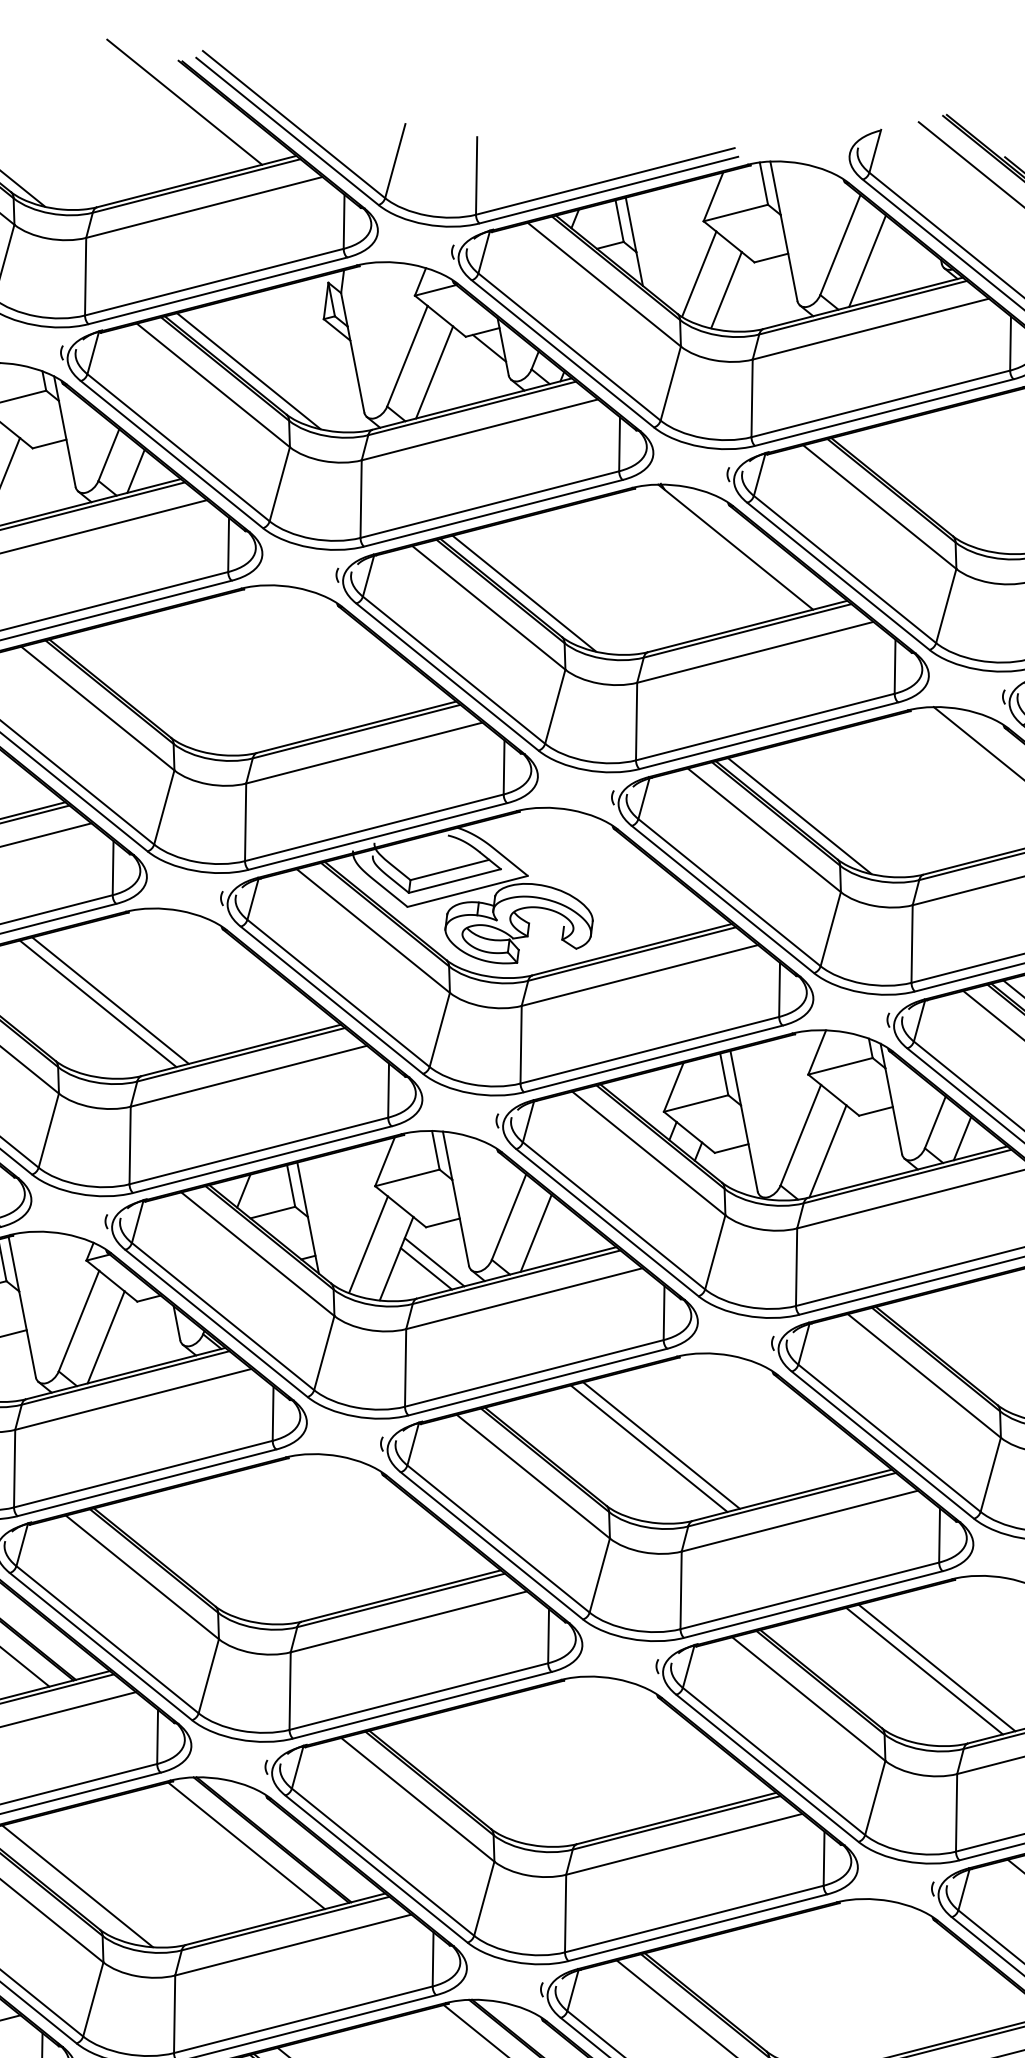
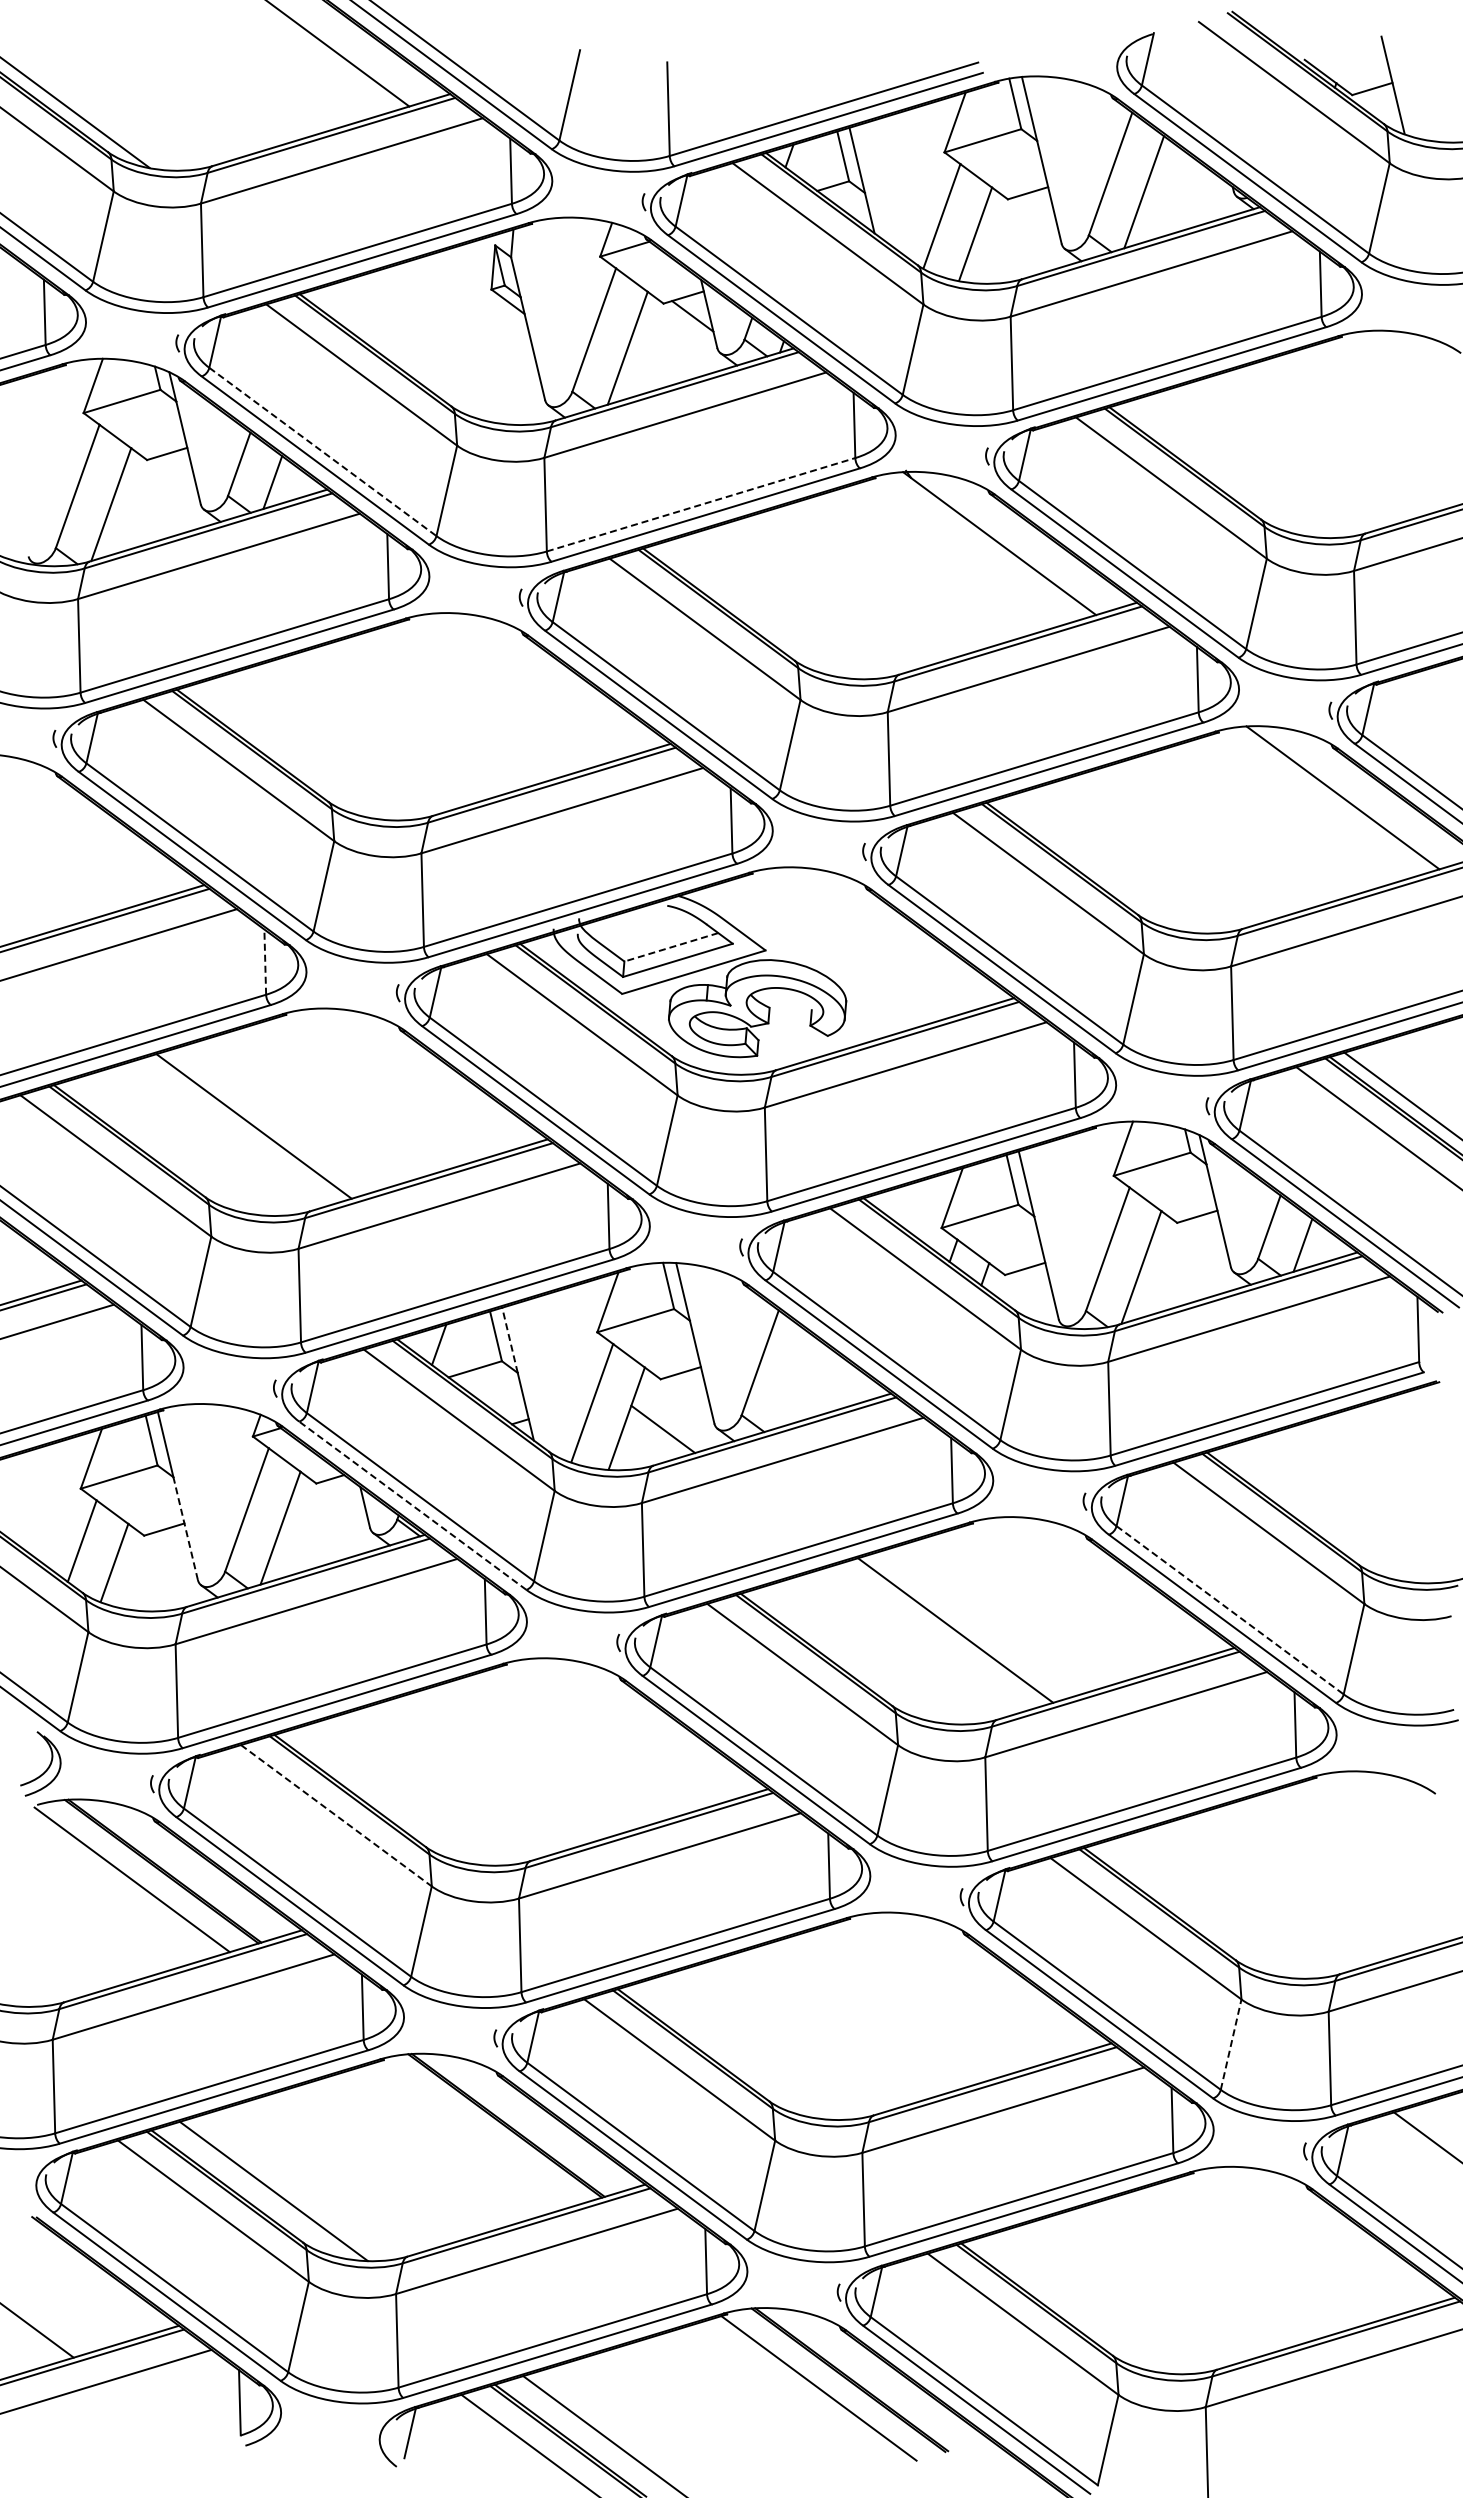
line: (248, 370) -> (403, 355), removed
line: (179, 448) -> (323, 452), solid -> dashed
line: (490, 504) -> (701, 504), solid -> dashed
line: (523, 593) -> (746, 610), removed
line: (799, 815) -> (1090, 864), removed
line: (113, 868) -> (265, 962), solid -> dashed
line: (449, 870) -> (670, 947), solid -> dashed
line: (110, 1000) -> (268, 1121), removed
line: (303, 1189) -> (510, 1340), solid -> dashed
line: (535, 1232) -> (793, 1380), removed
line: (434, 1261) -> (672, 1420), removed
line: (216, 1323) -> (412, 1505), solid -> dashed
line: (27, 1334) -> (185, 1528), solid -> dashed
line: (889, 1438) -> (1230, 1610), solid -> dashed
line: (648, 1448) -> (940, 1634), removed
line: (142, 1577) -> (336, 1815), solid -> dashed
line: (936, 1667) -> (1298, 1884), removed
line: (924, 1670) -> (1283, 1888), removed
line: (875, 1797) -> (1231, 2044), solid -> dashed
line: (246, 1845) -> (475, 2133), removed

